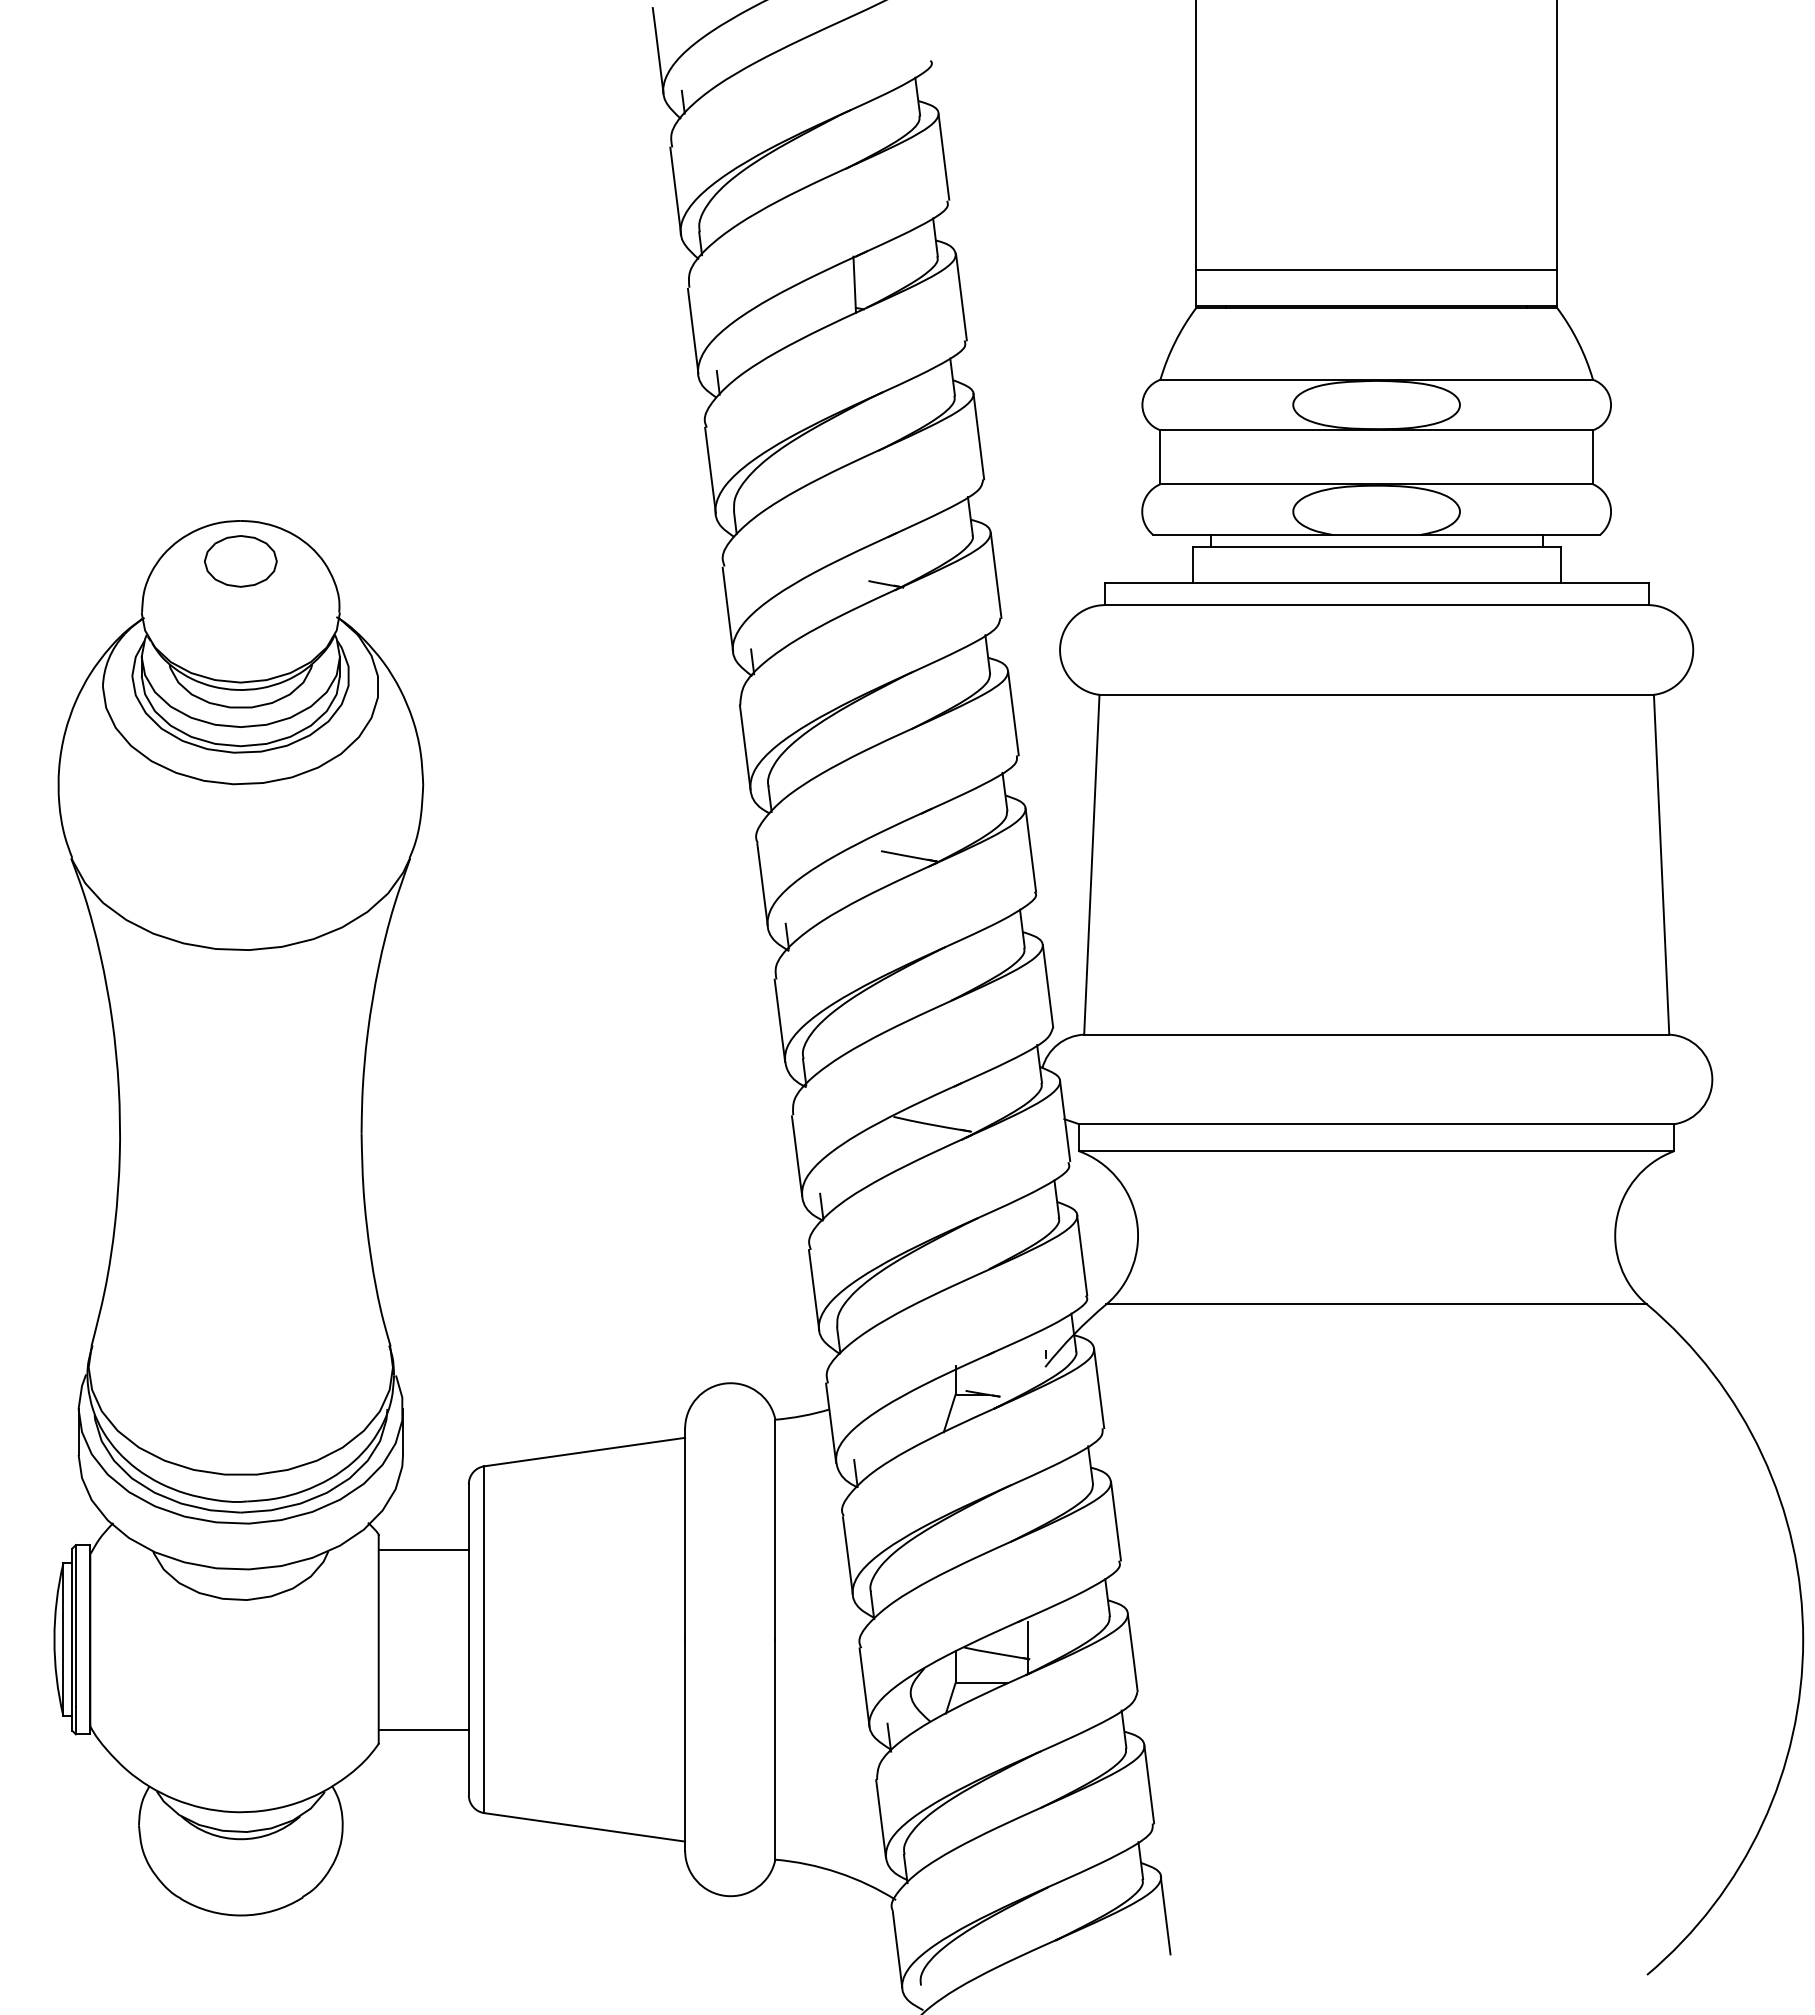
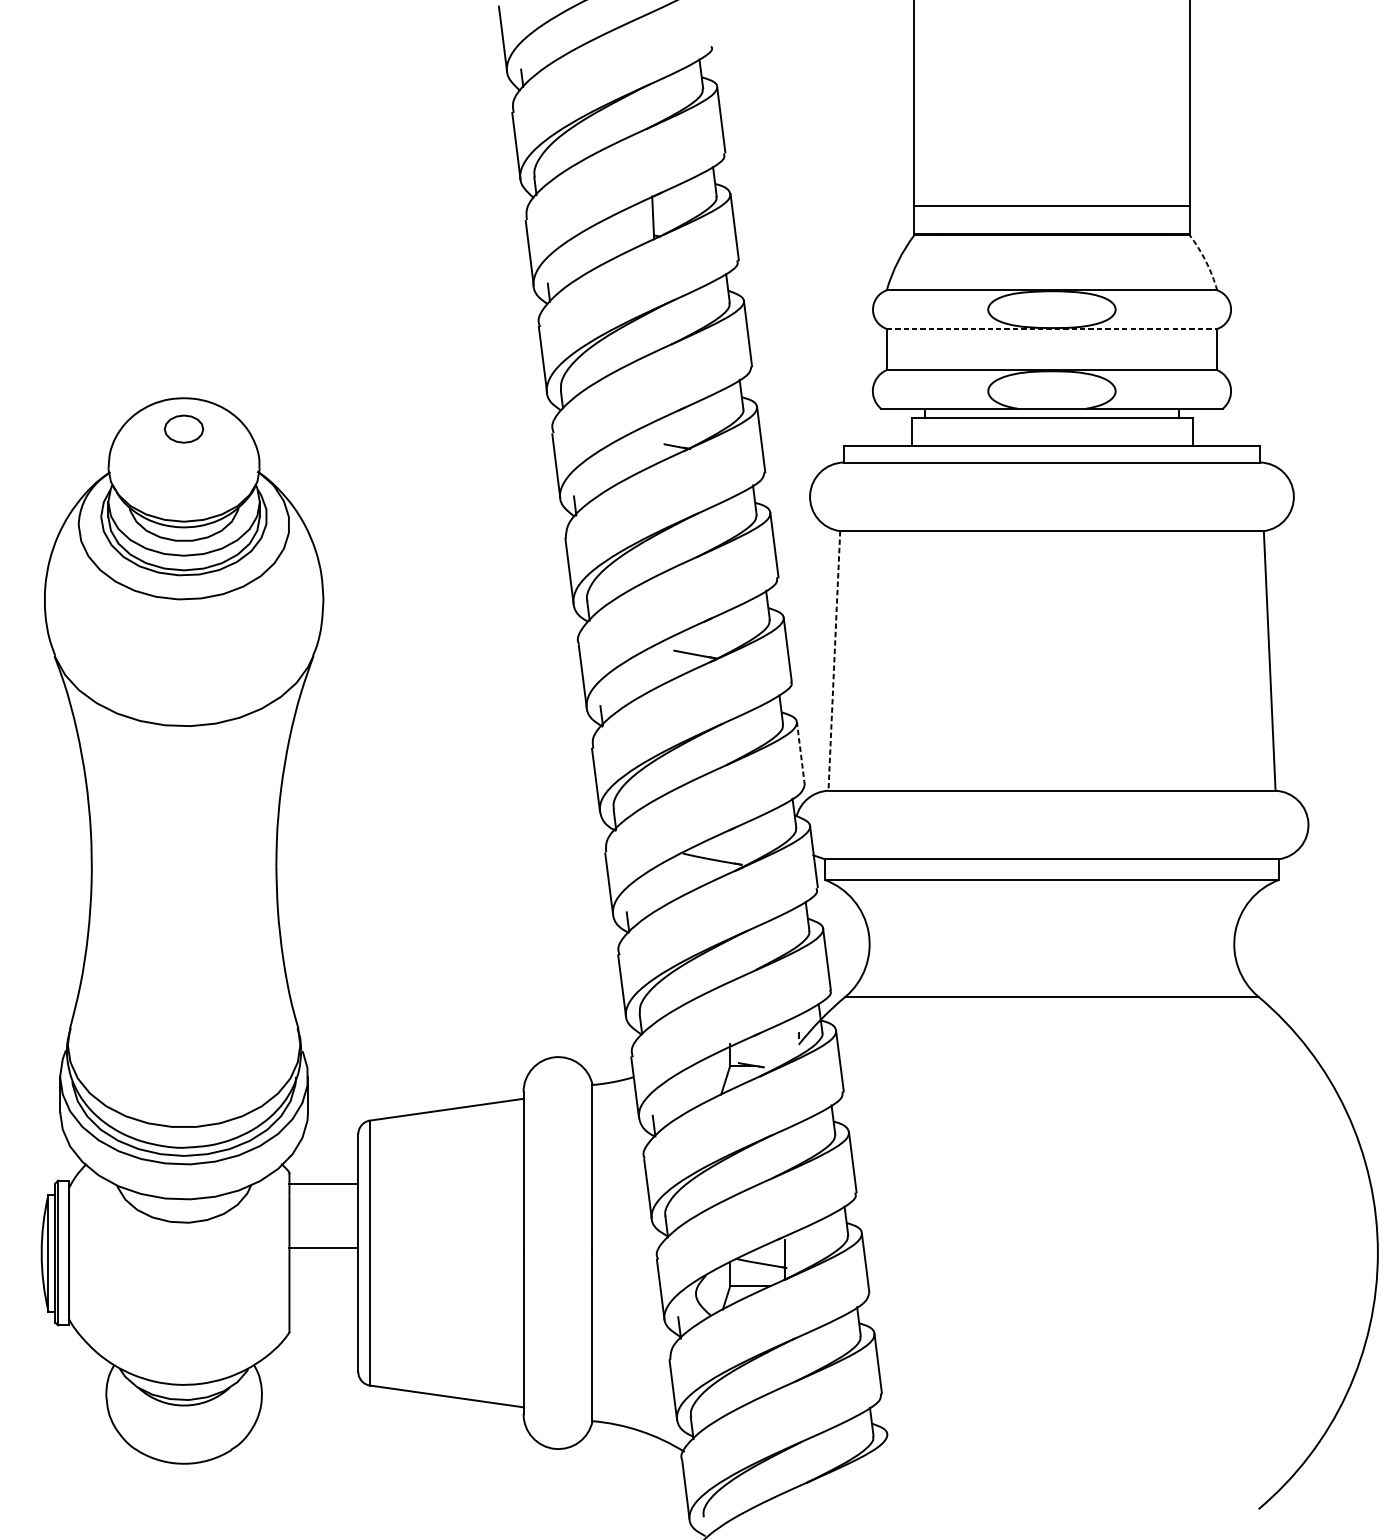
arc: (1578, 342) -> (1206, 261), solid -> dashed
line: (1377, 430) -> (1052, 329), solid -> dashed
part: (240, 561) -> (183, 429), size x0.7
line: (1091, 865) -> (834, 661), solid -> dashed
line: (1047, 985) -> (800, 753), solid -> dashed
line: (423, 1729) -> (323, 1247), moved
line: (1165, 1915) -> (890, 1463), removed

